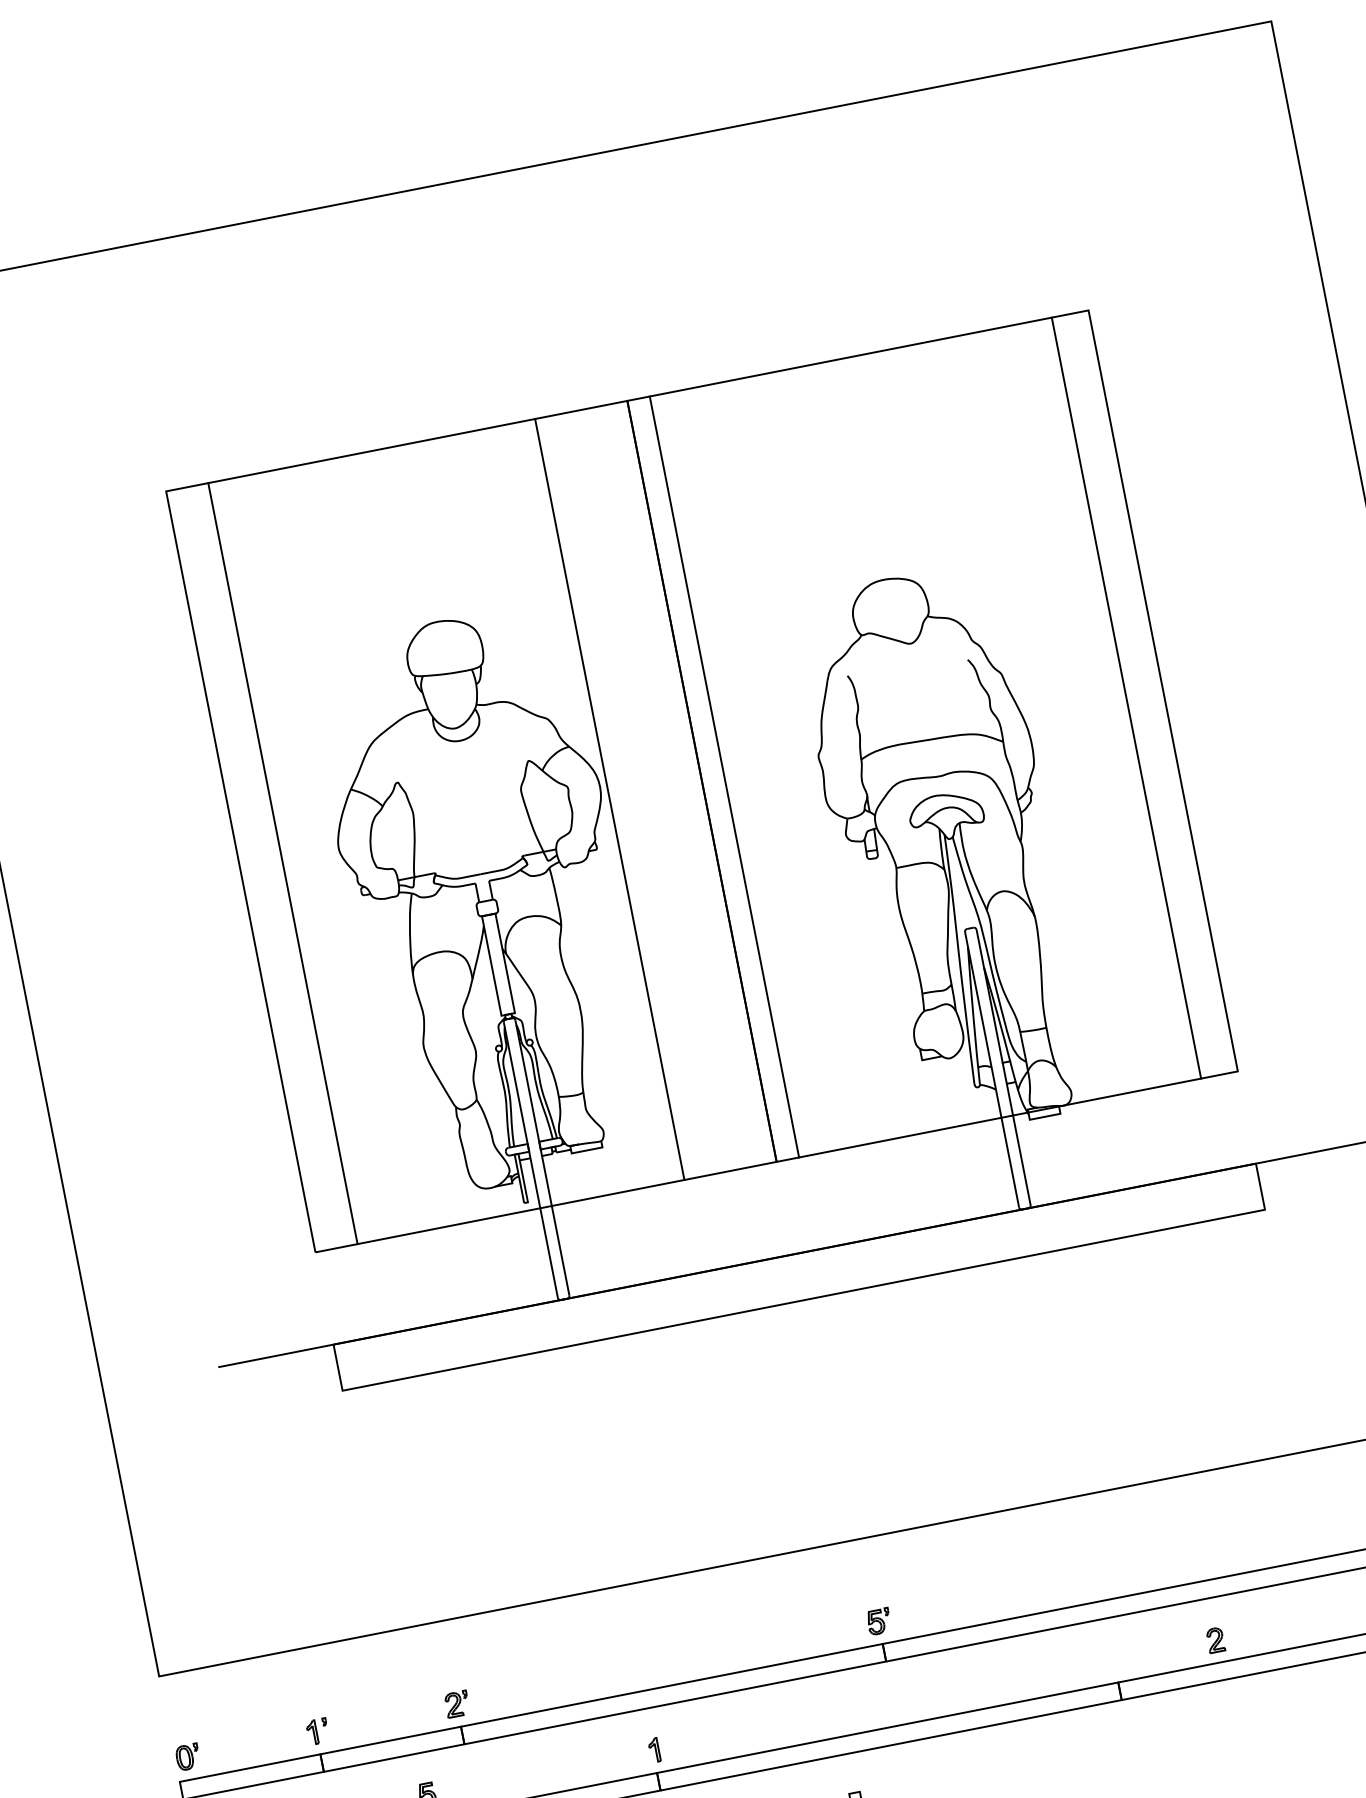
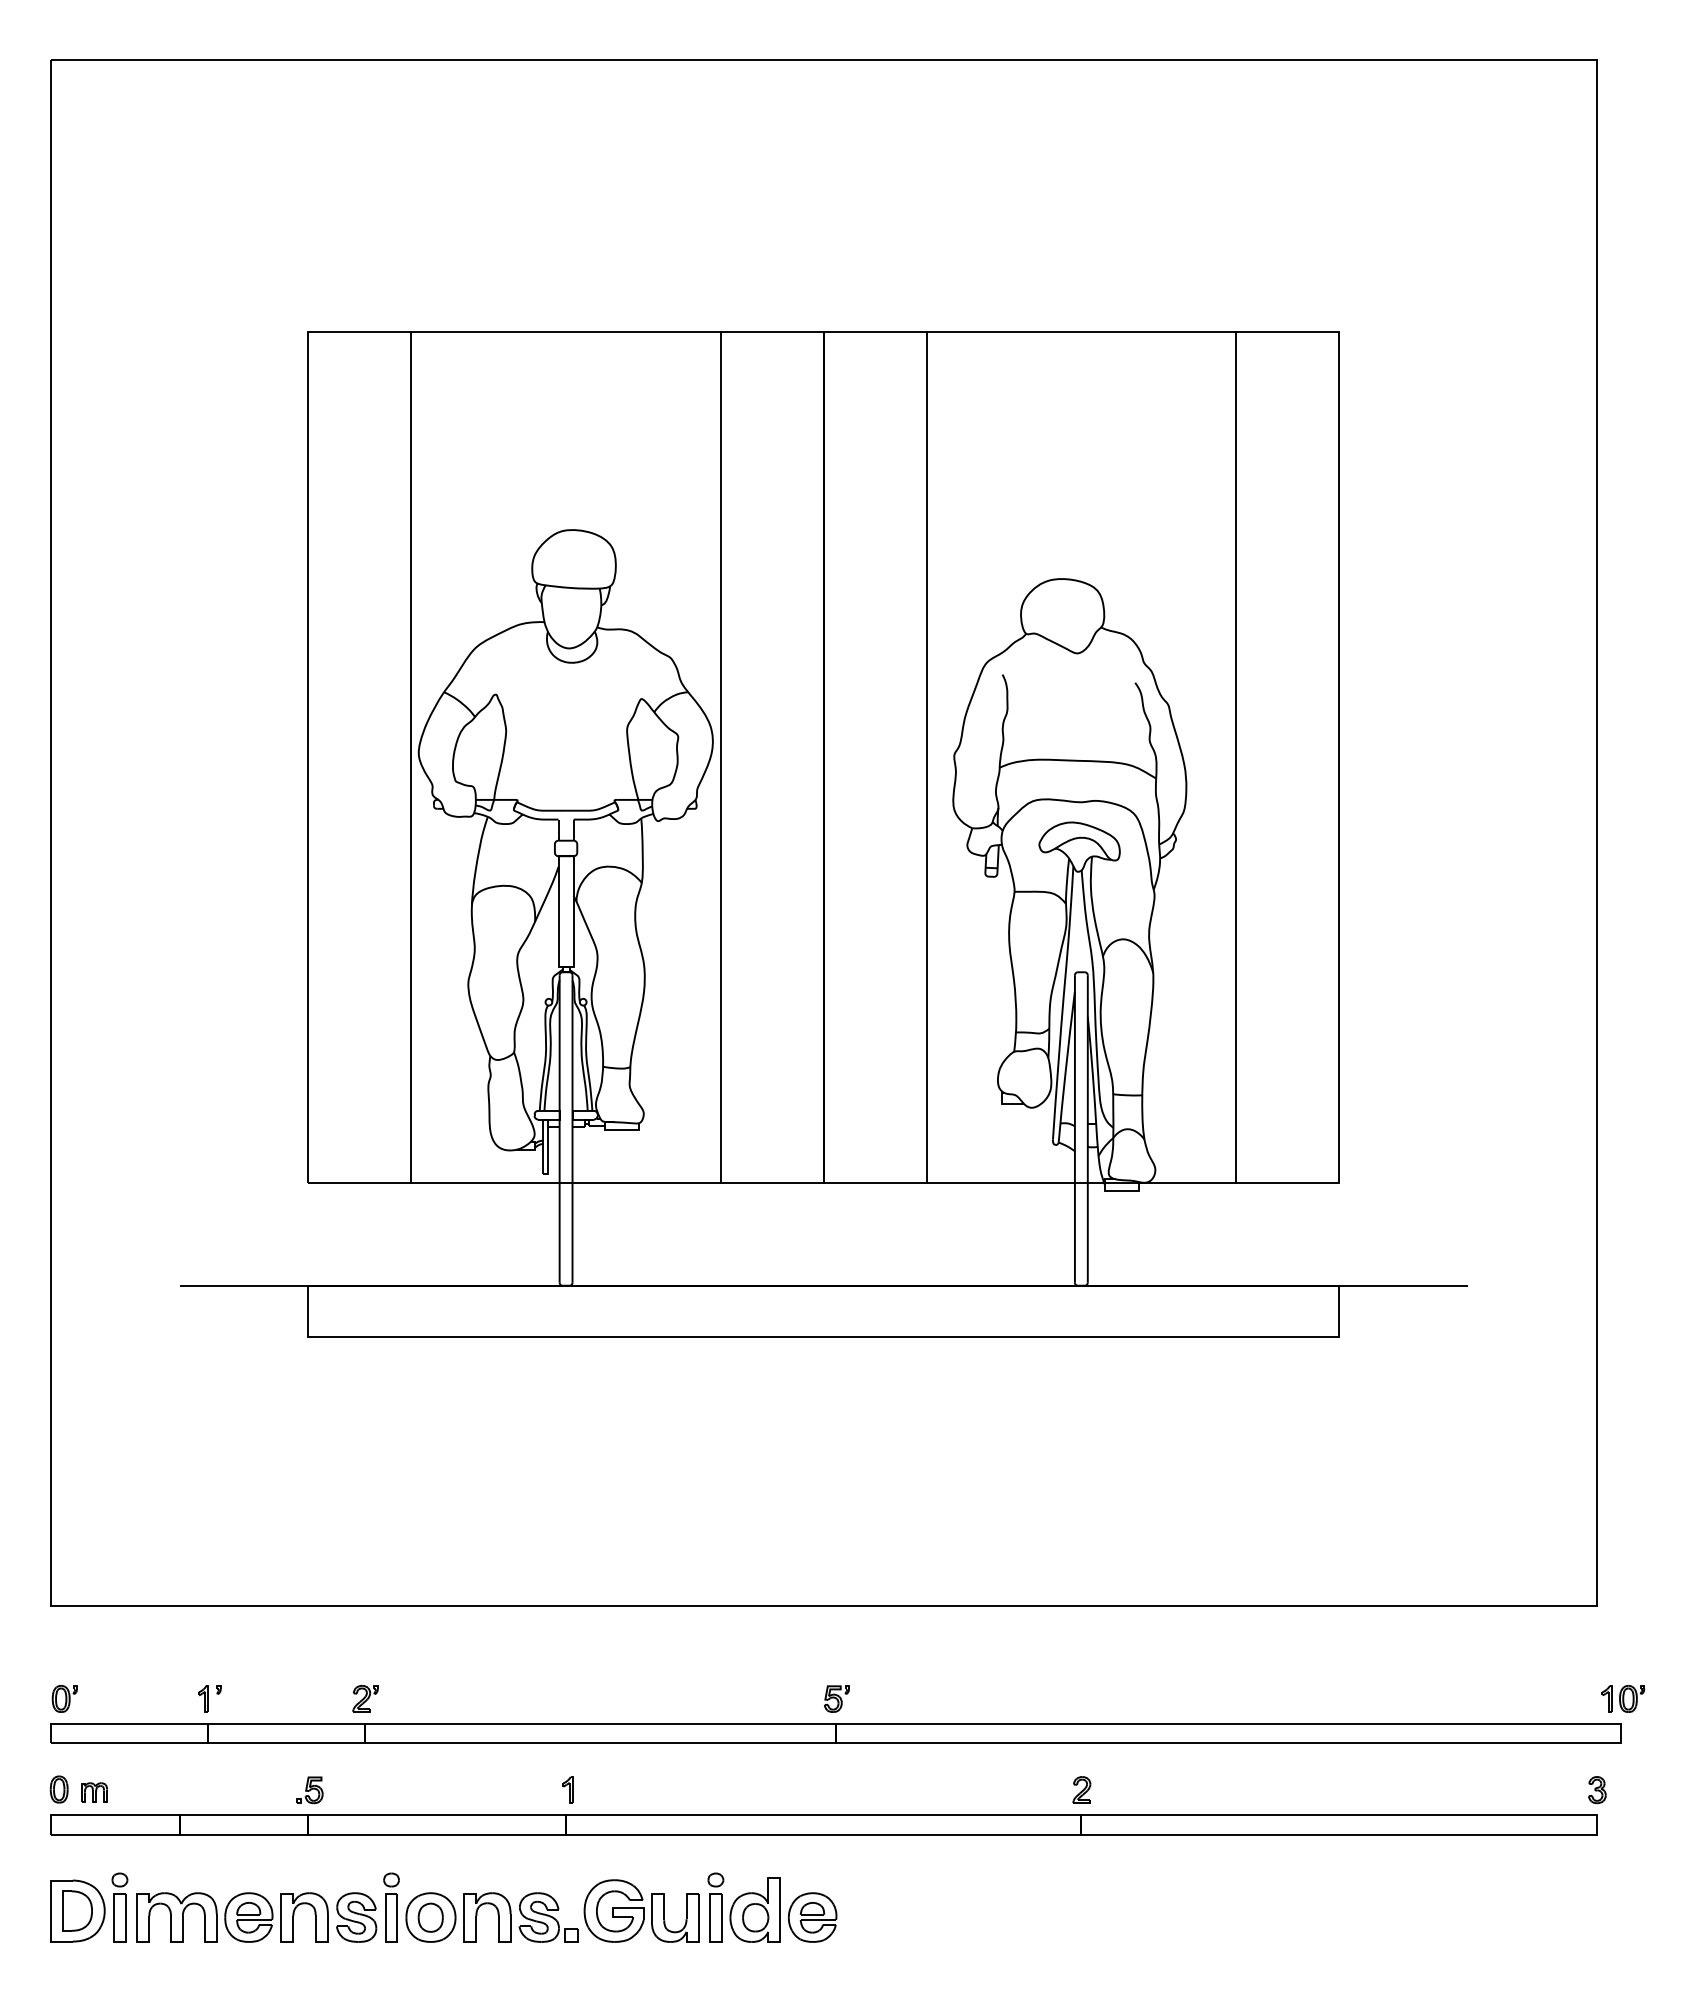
line: (1126, 698) -> (1235, 757), moved
line: (724, 777) -> (926, 757), moved
line: (282, 863) -> (411, 757), moved
part: (1215, 1639) -> (1081, 1789), moved

